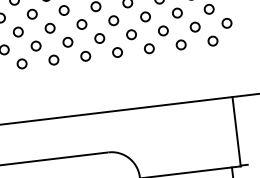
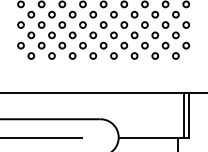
line: (243, 130) -> (188, 115), added

